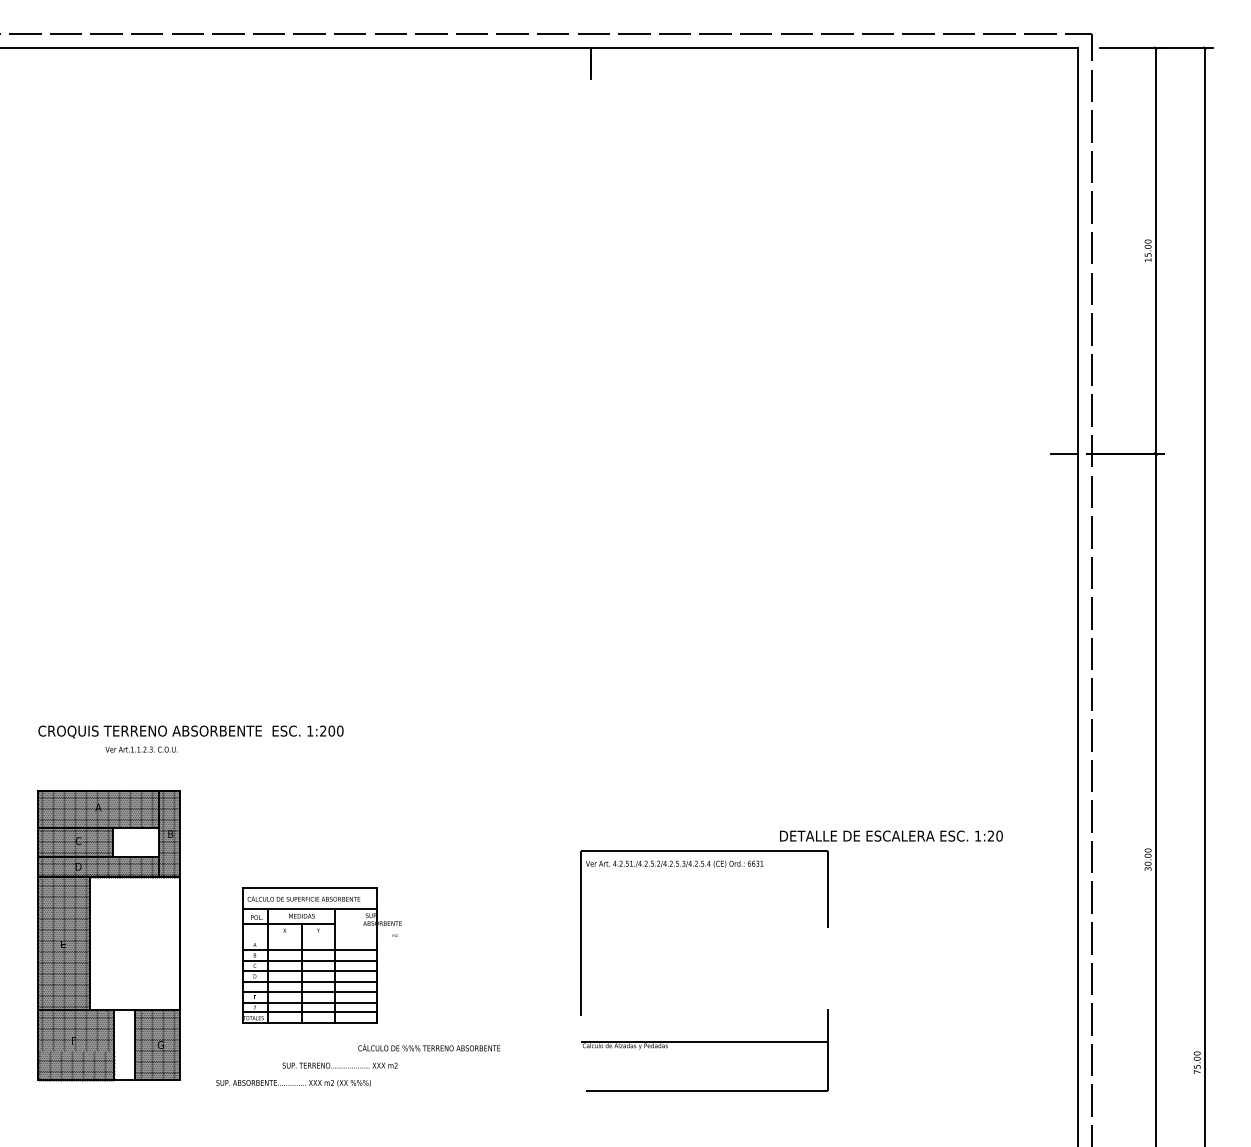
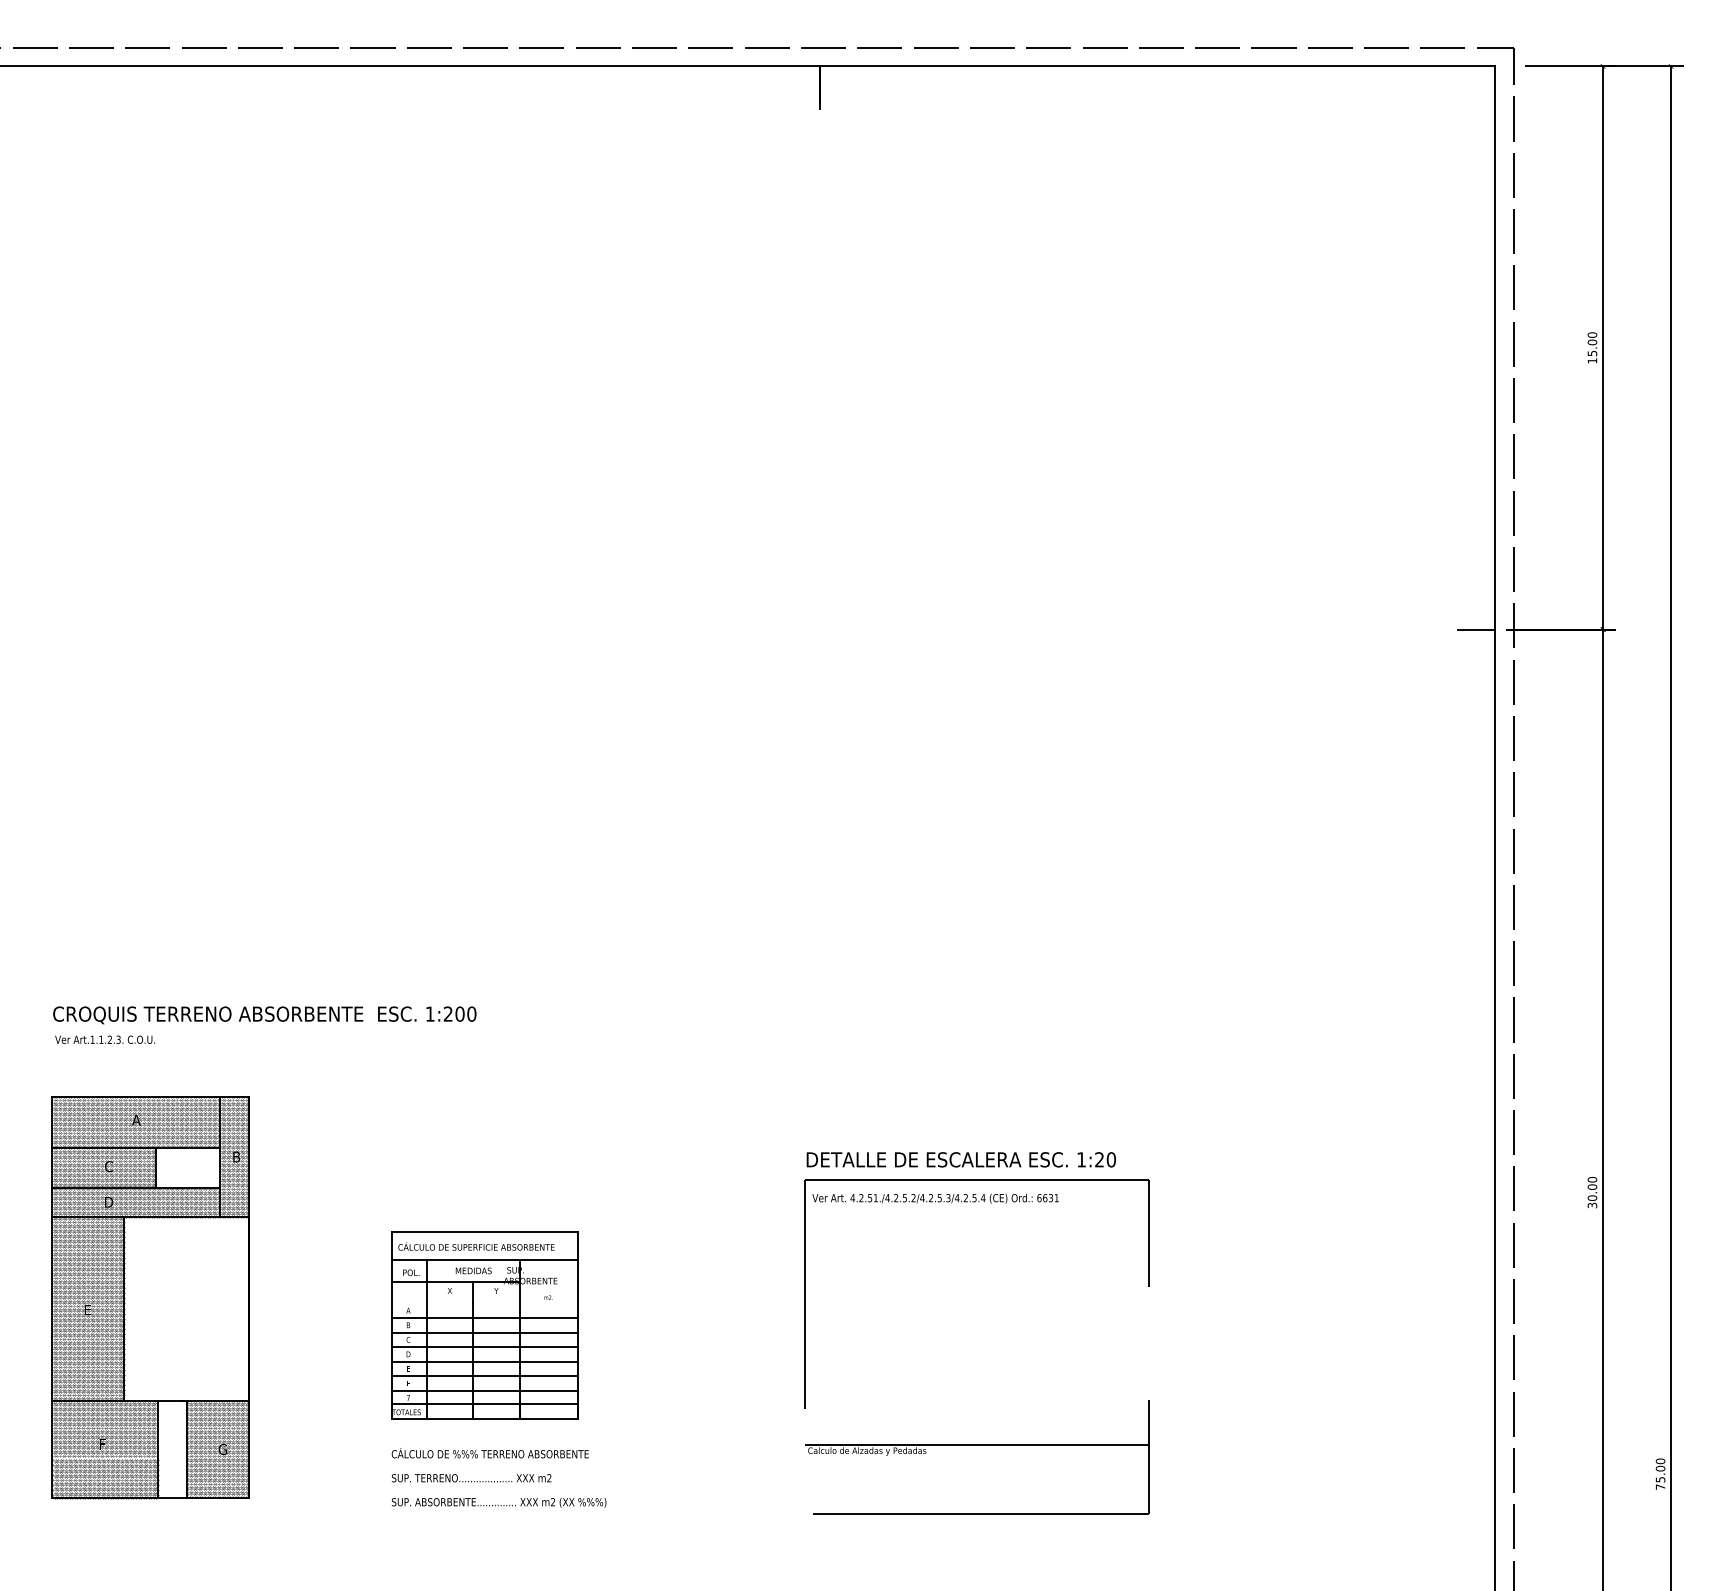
text: (141, 749) -> (104, 1039), moved
text: (890, 835) -> (960, 1159), moved
part: (309, 955) -> (484, 1325), moved
text: (428, 1047) -> (489, 1453), moved
text: (293, 1083) -> (498, 1502), moved

